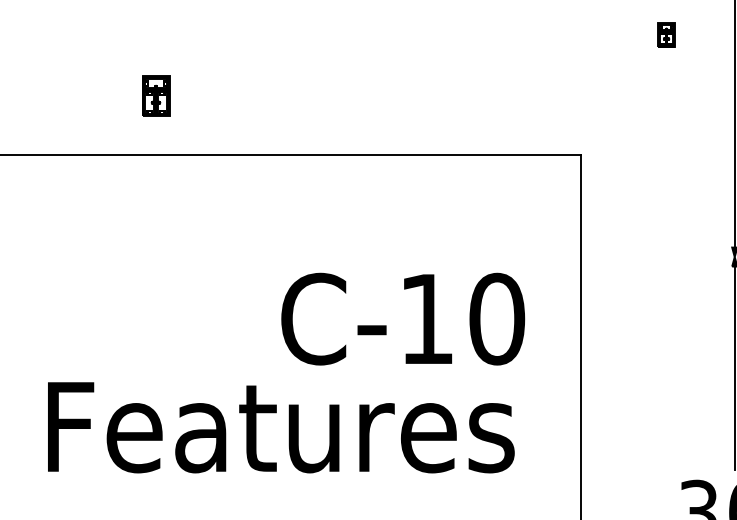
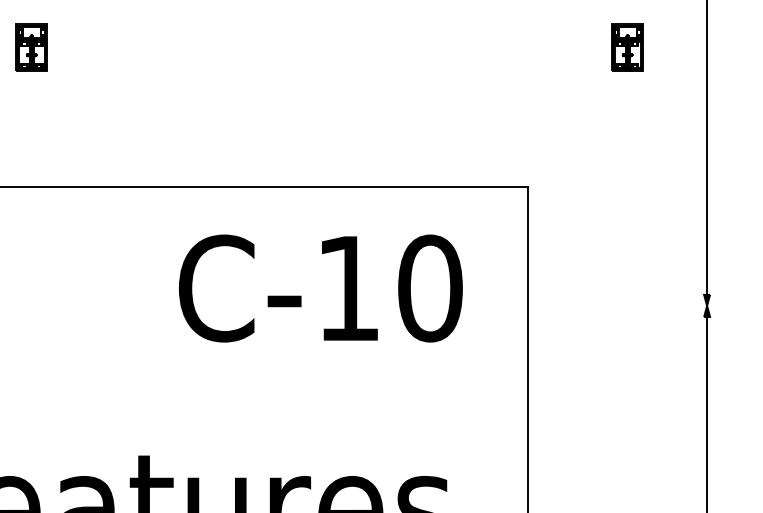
part: (666, 34) -> (627, 46), size x1.67
part: (156, 95) -> (32, 46), moved
text: (403, 318) -> (321, 287), moved

